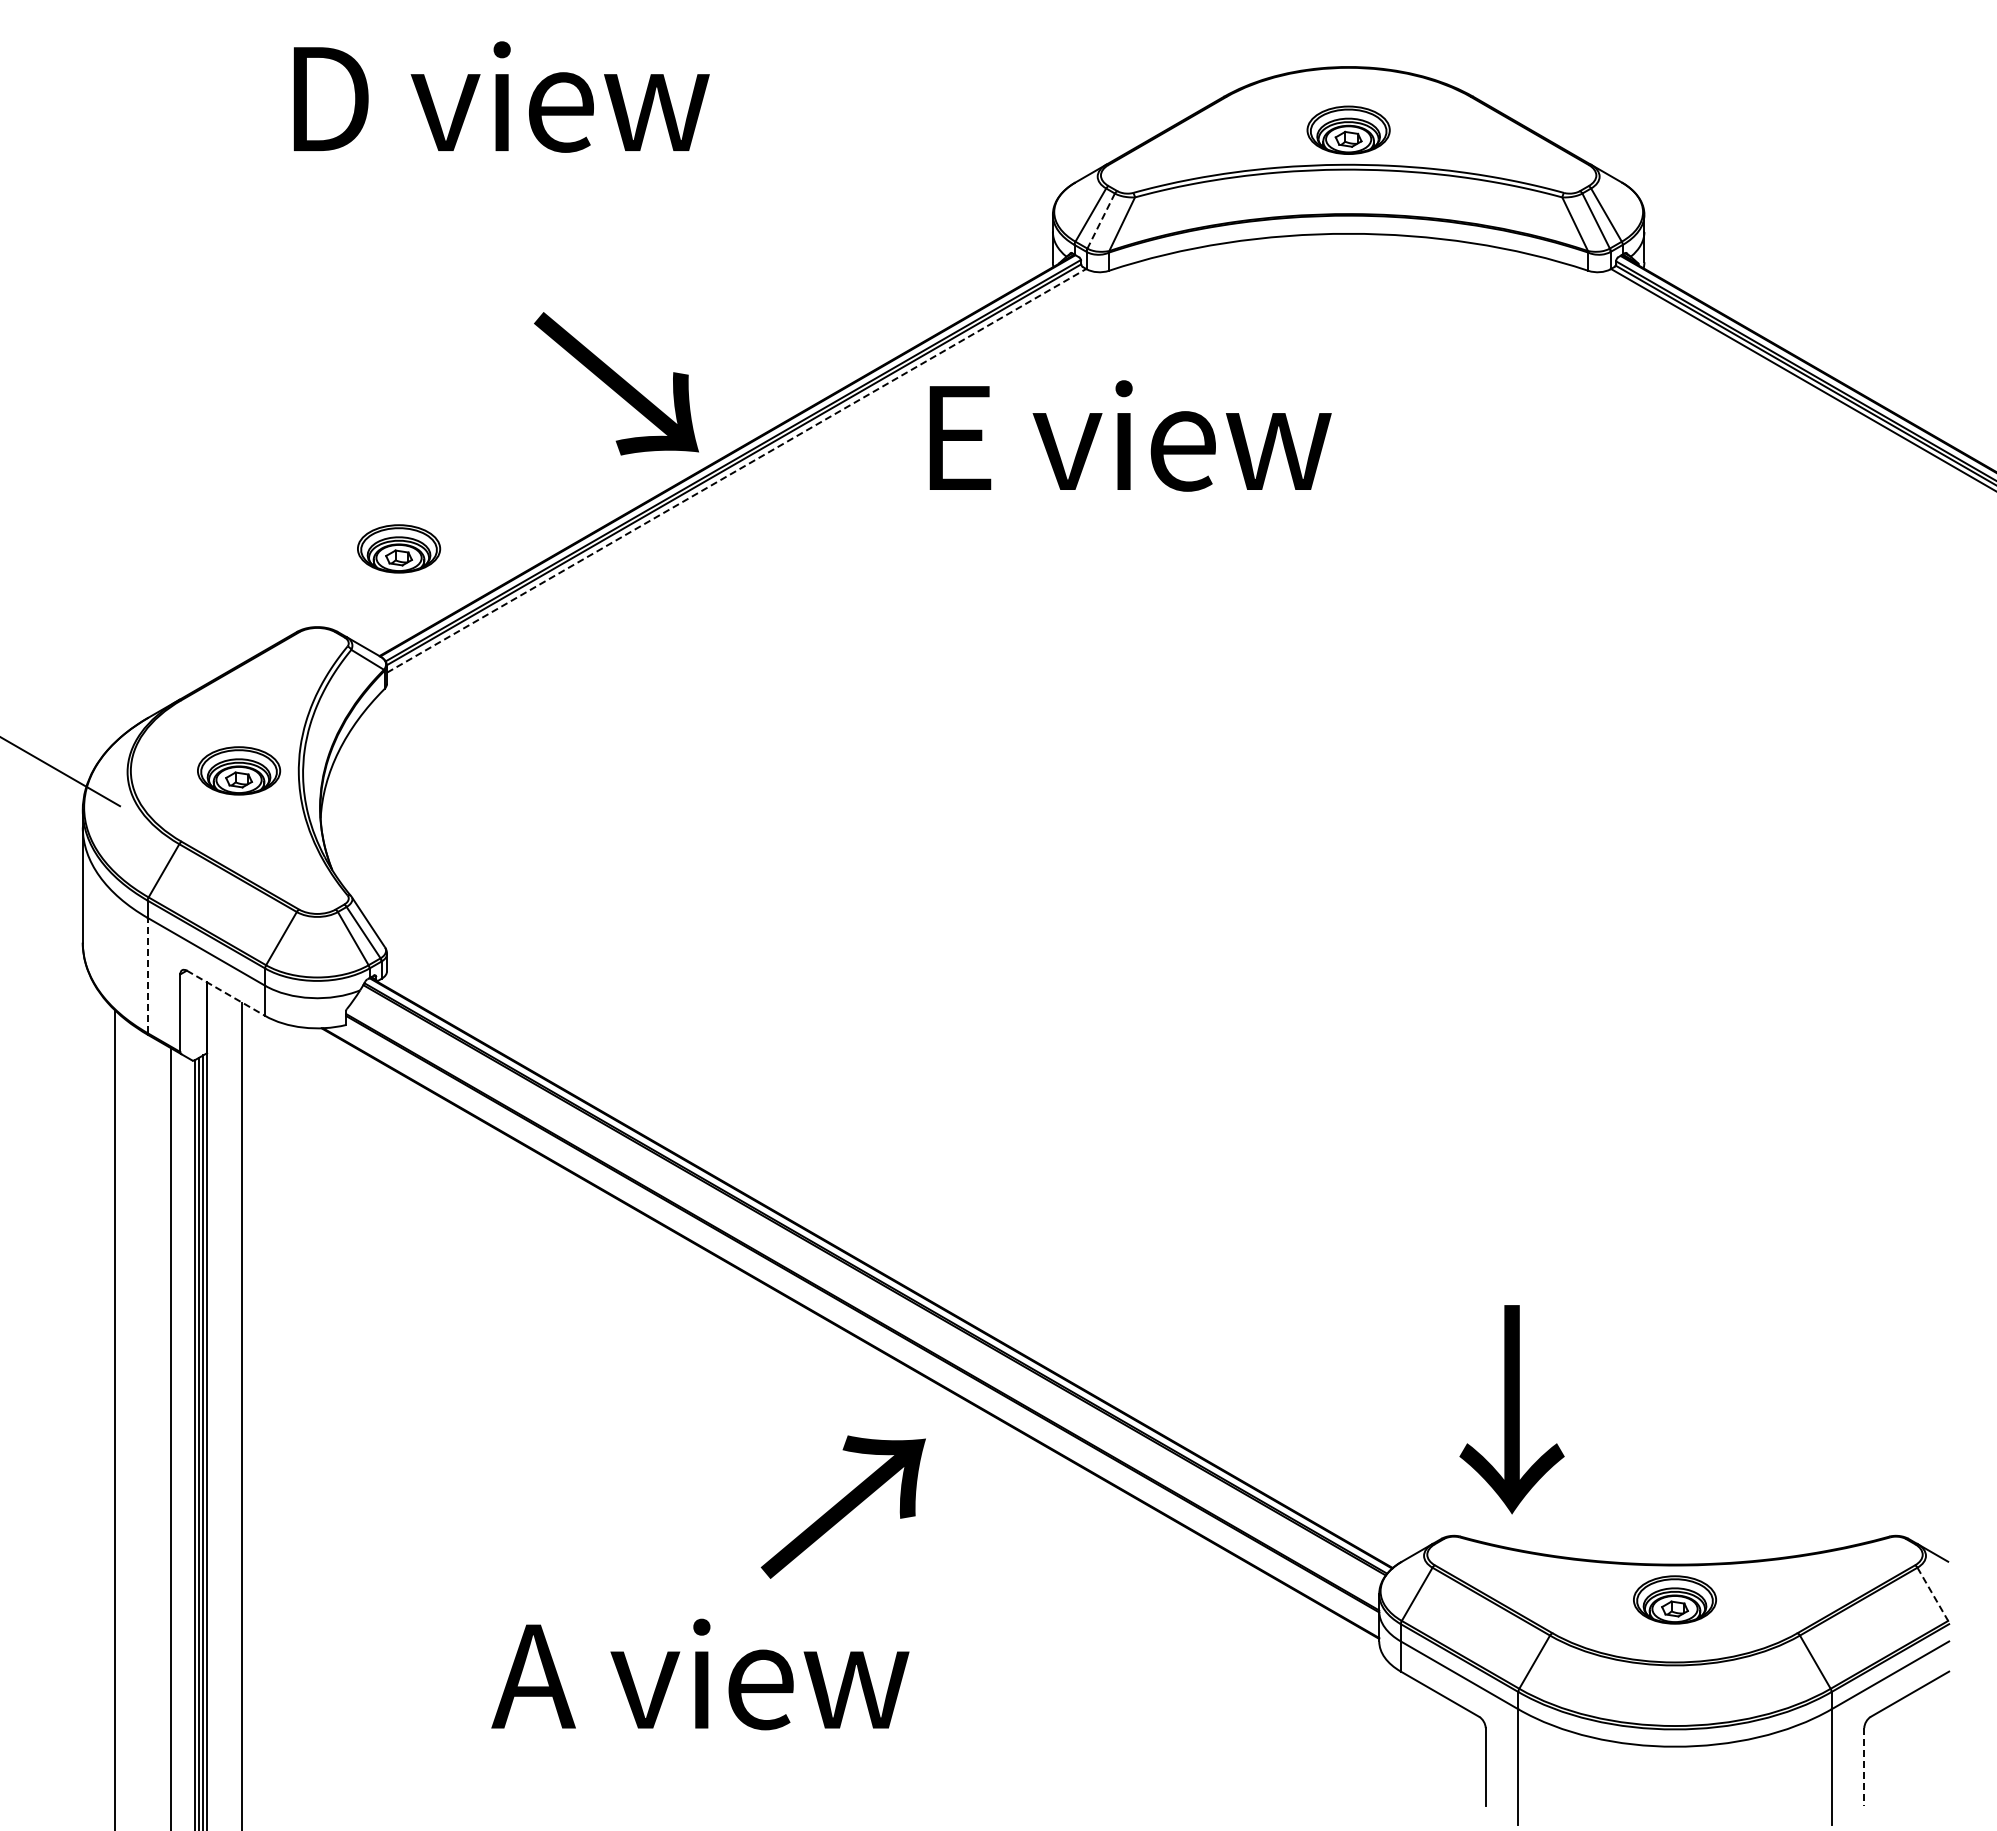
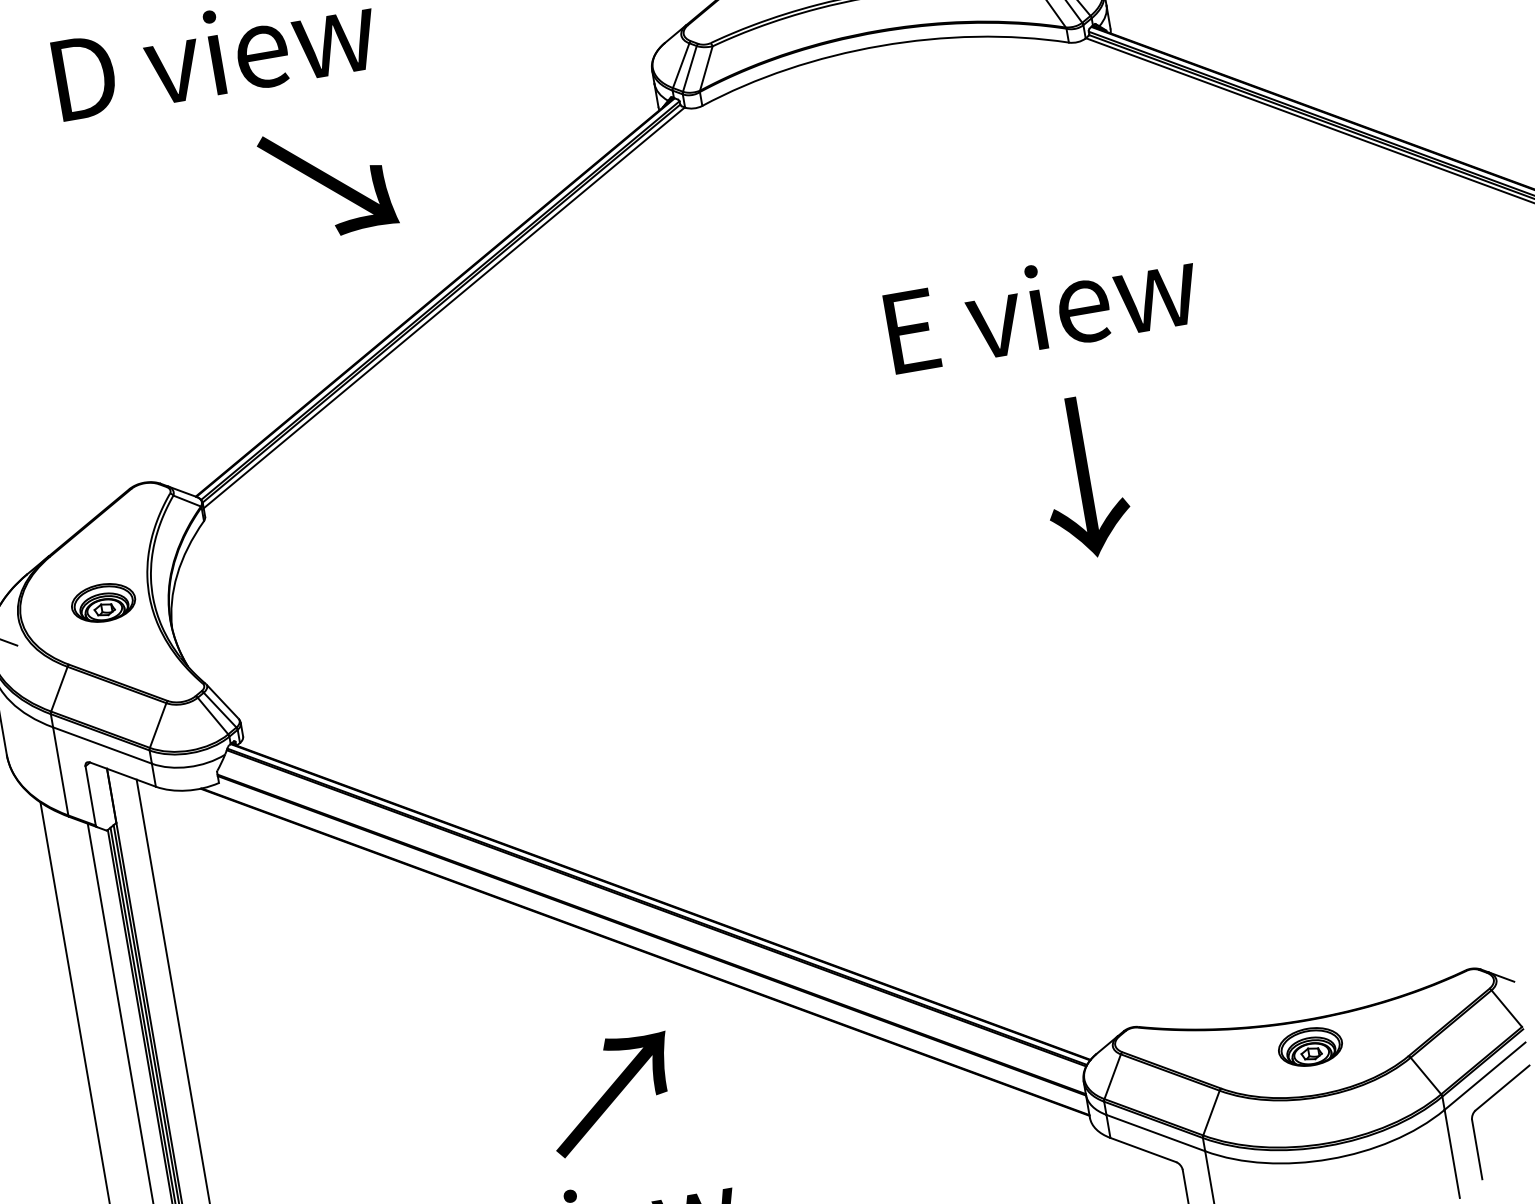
line: (1101, 221) -> (690, 69), dashed -> solid
text: (616, 383) -> (327, 181), moved
text: (1130, 435) -> (1042, 306), moved
line: (736, 470) -> (444, 307), dashed -> solid
part: (399, 548) -> (196, 411), removed
line: (147, 975) -> (60, 771), dashed -> solid
line: (226, 993) -> (123, 774), dashed -> solid
text: (1511, 1409) -> (1083, 477), moved
text: (842, 1506) -> (610, 1093), moved
line: (1932, 1594) -> (1506, 1008), dashed -> solid
line: (1864, 1766) -> (1477, 1149), dashed -> solid

